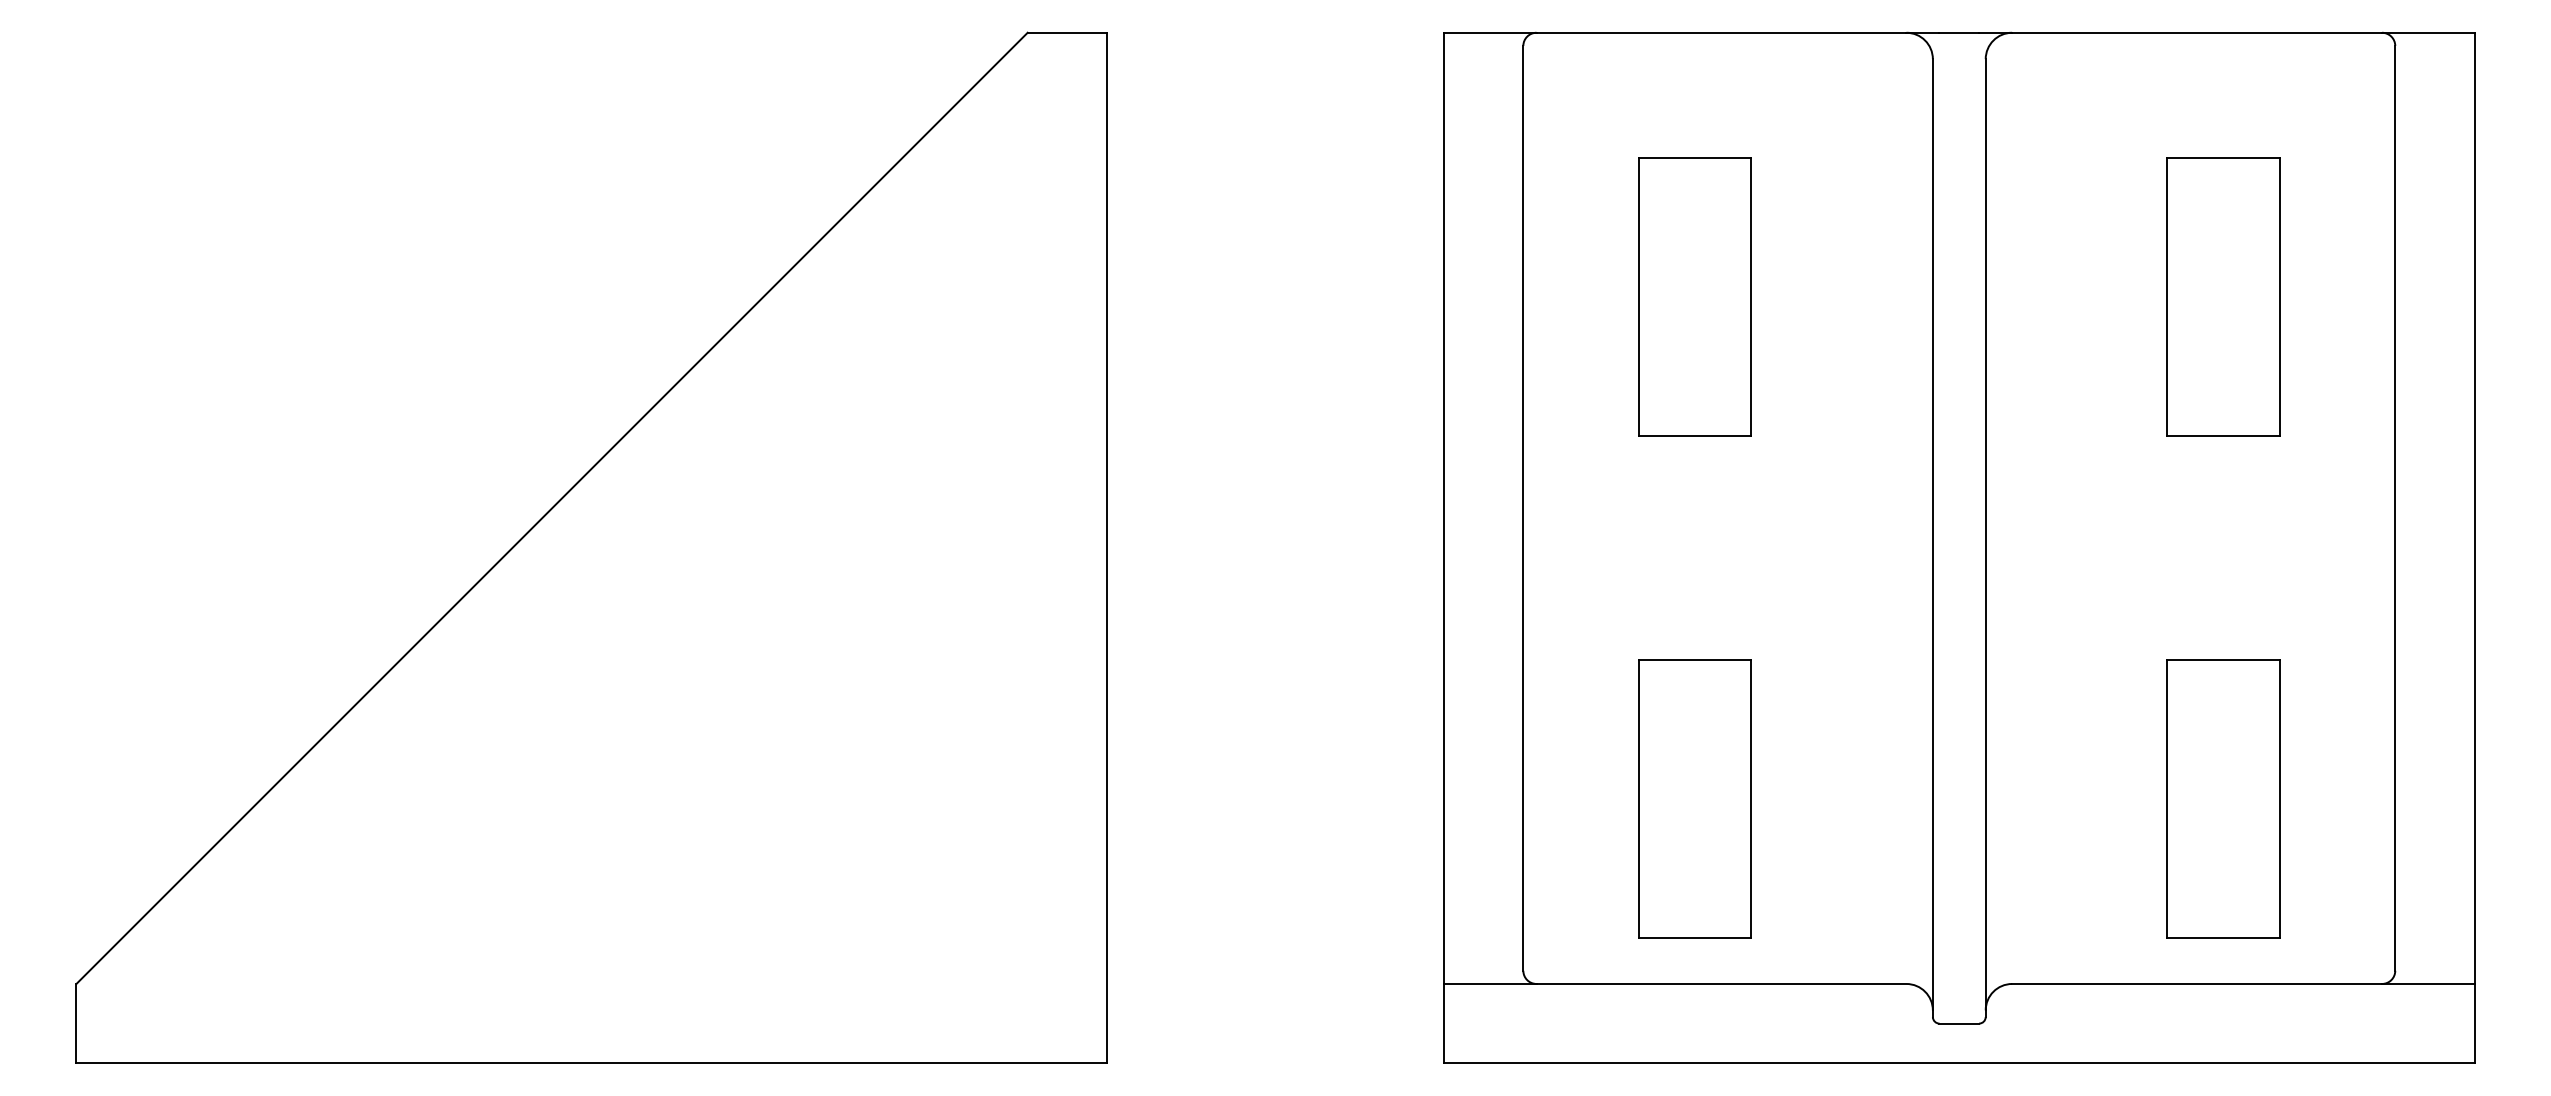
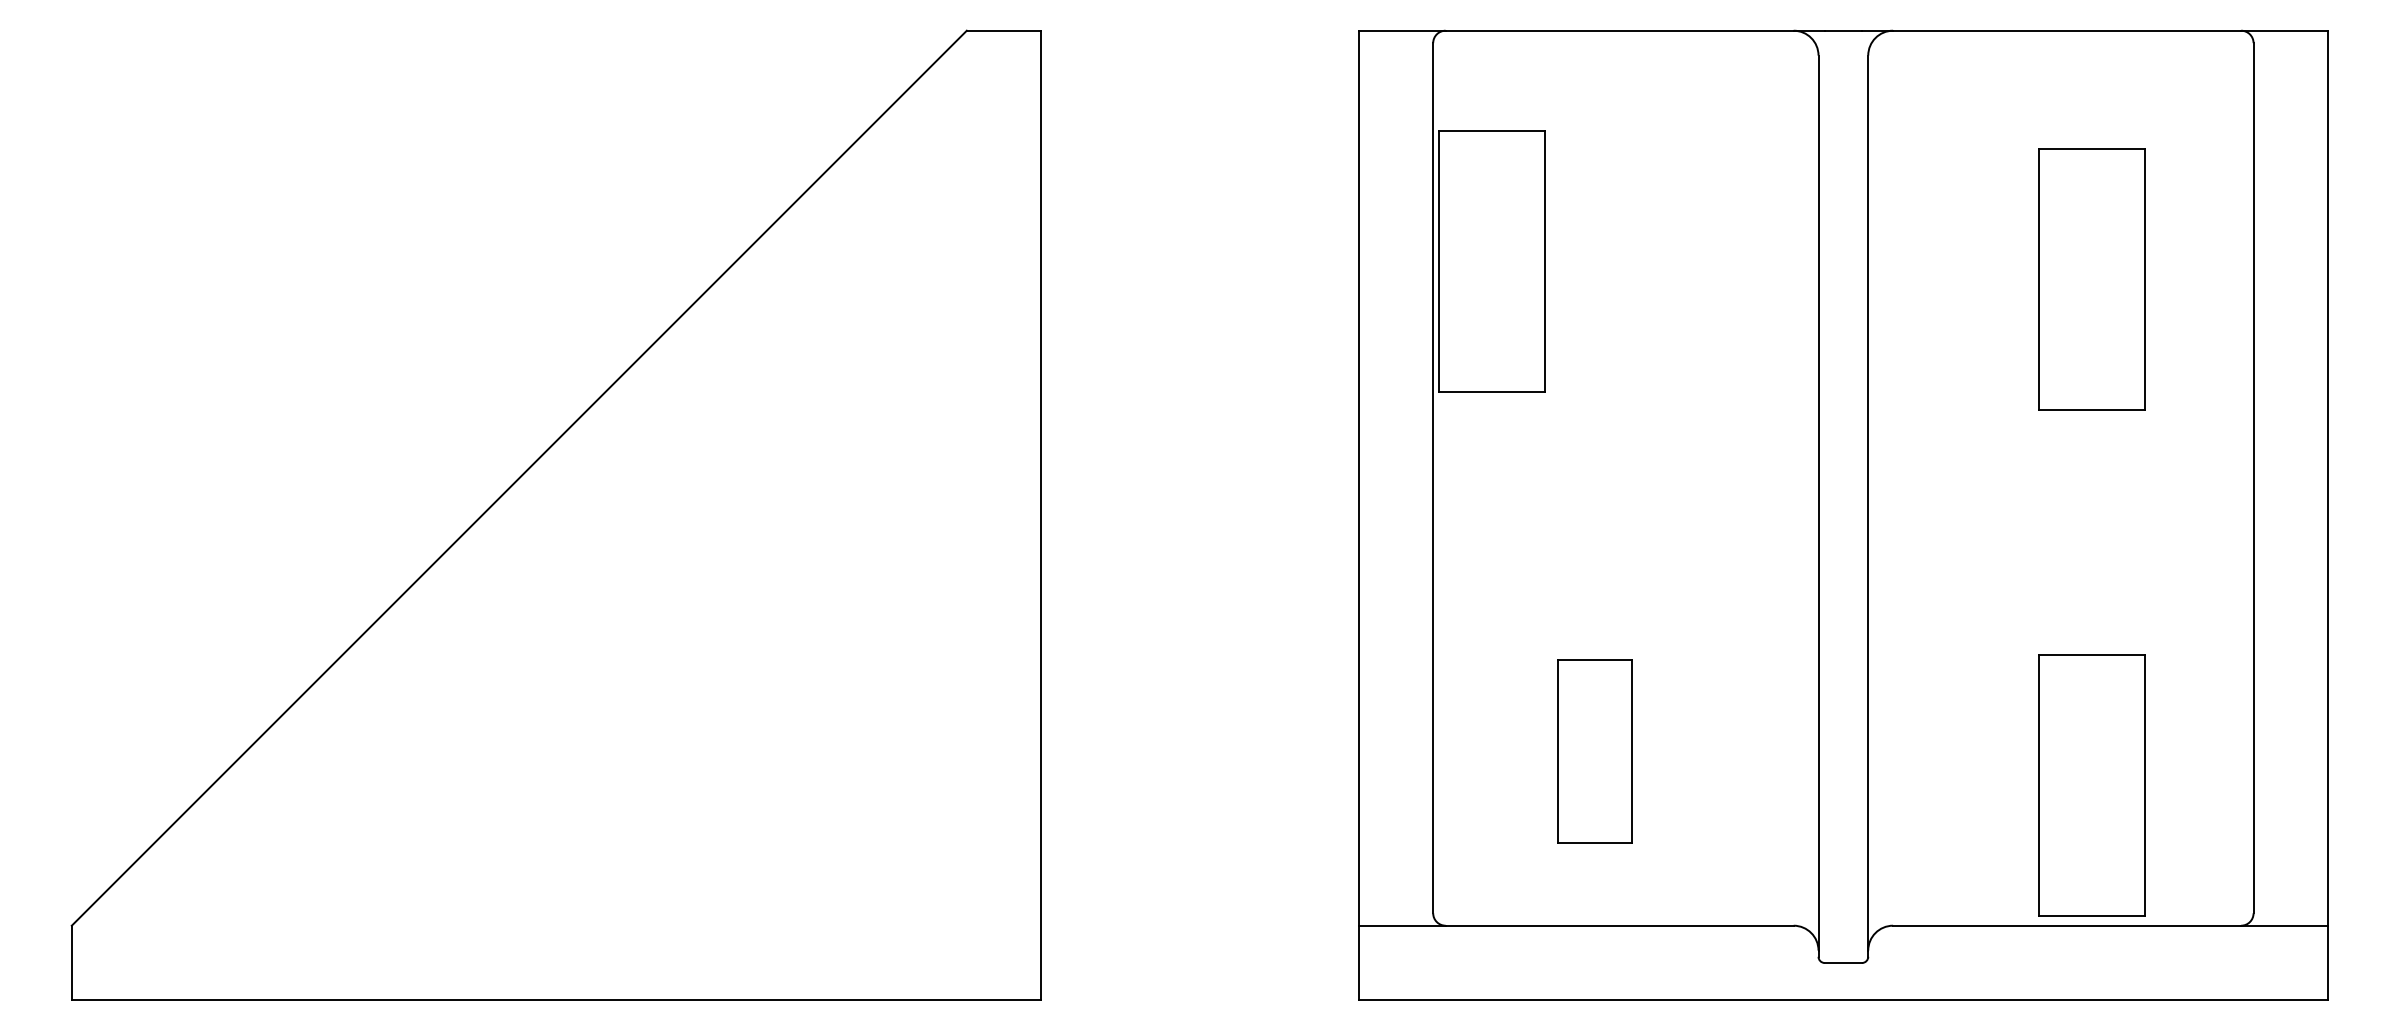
part: (1694, 296) -> (1491, 260), moved
part: (1694, 798) -> (1594, 751), size x0.7
part: (2223, 798) -> (2091, 785), moved

